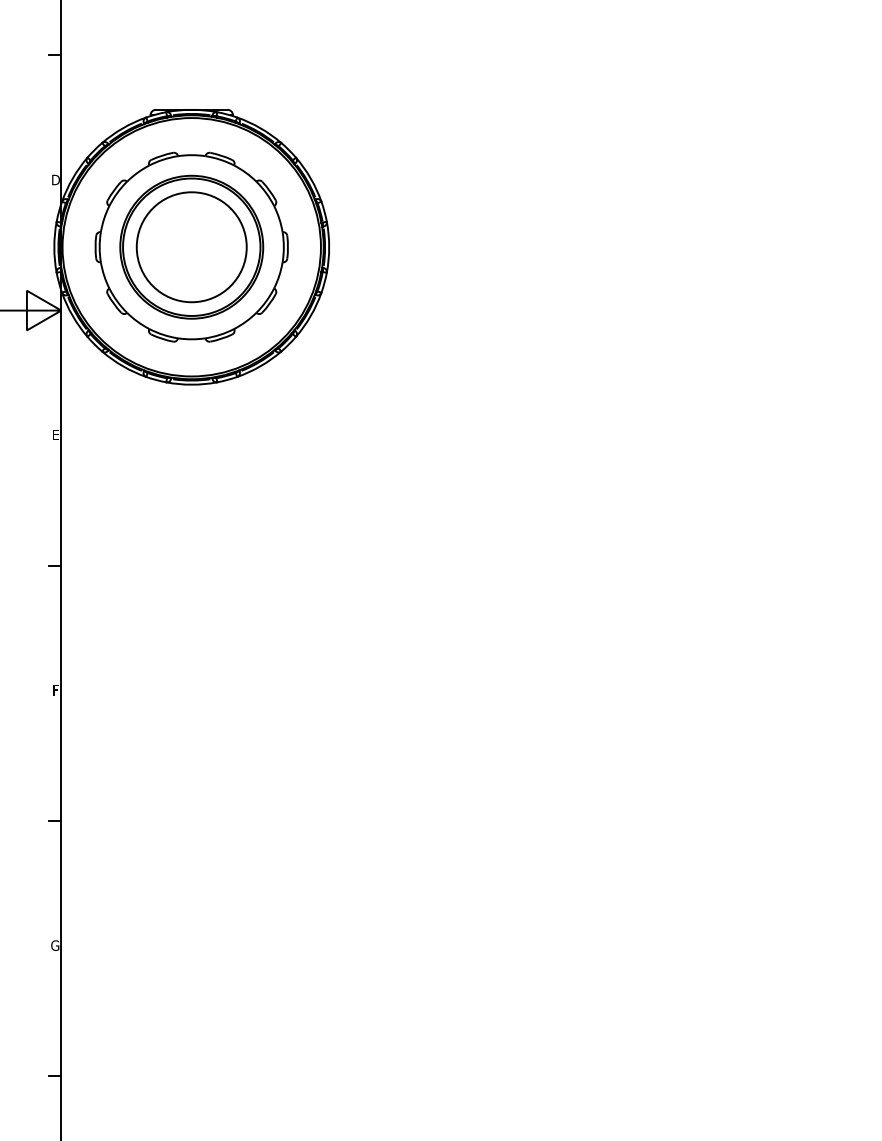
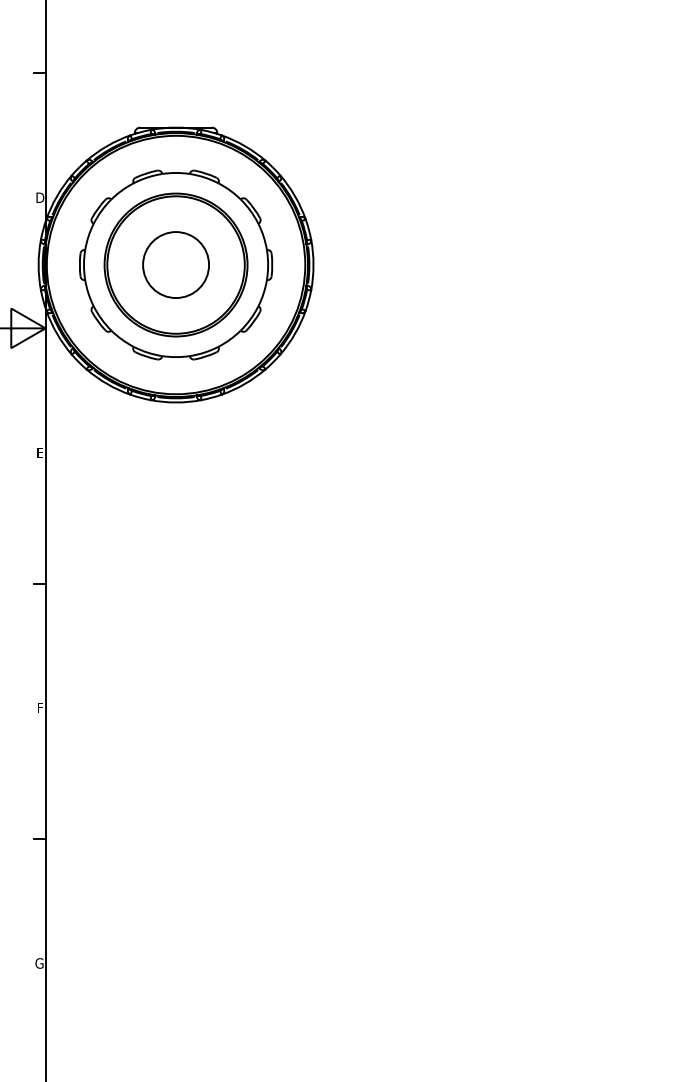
circle: (191, 247) -> (175, 265), size x0.6

